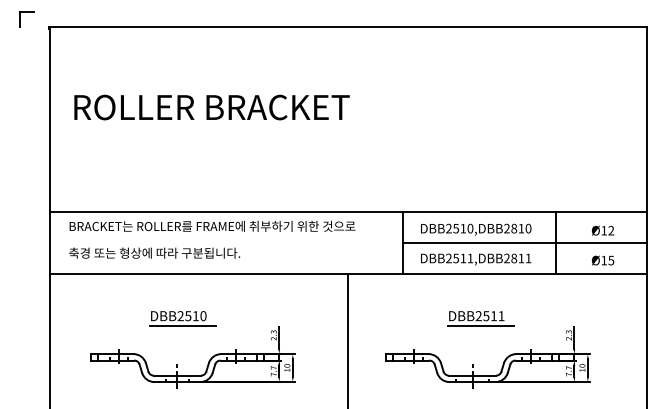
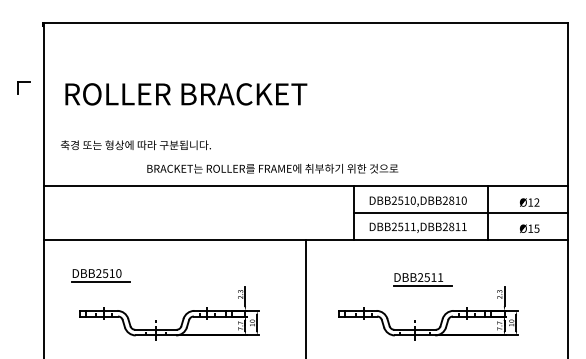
part: (26, 18) -> (23, 87), moved
text: (212, 226) -> (272, 168), moved
text: (154, 253) -> (135, 145), moved
part: (182, 318) -> (100, 275), moved

